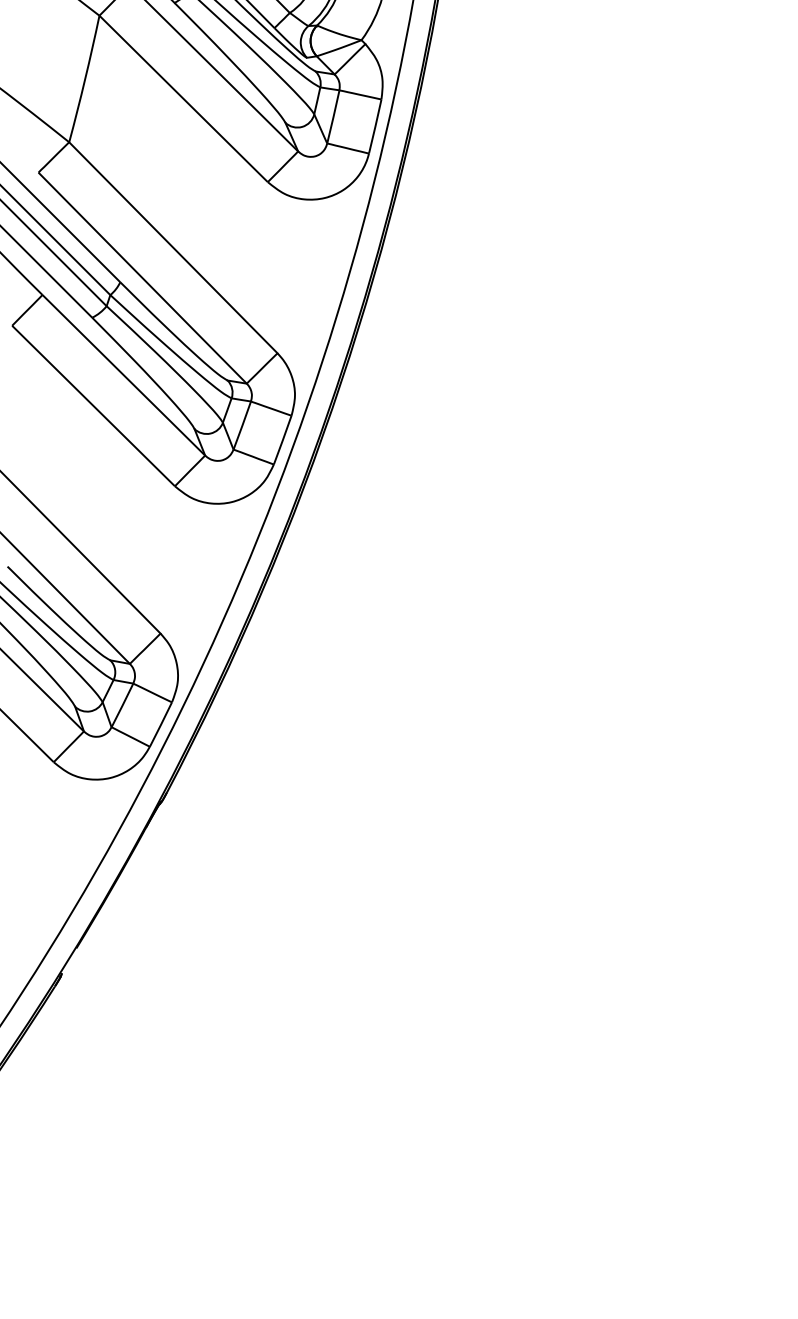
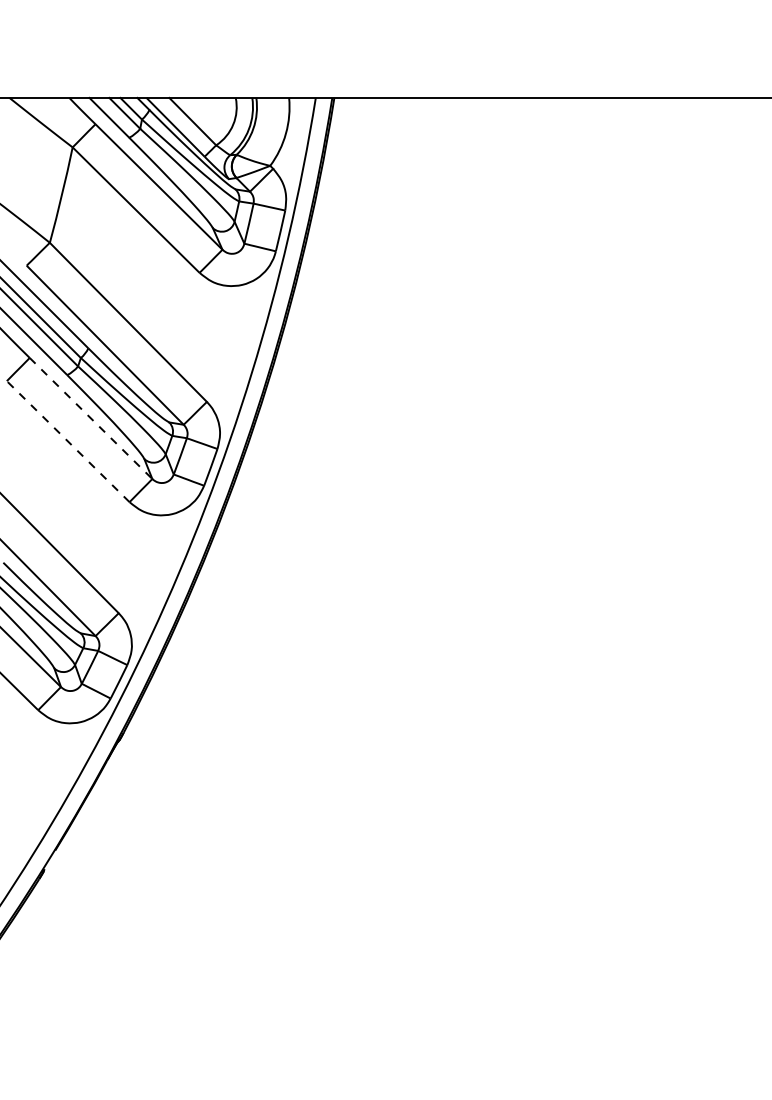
line: (123, 375) -> (90, 418), solid -> dashed
line: (93, 405) -> (68, 441), solid -> dashed

